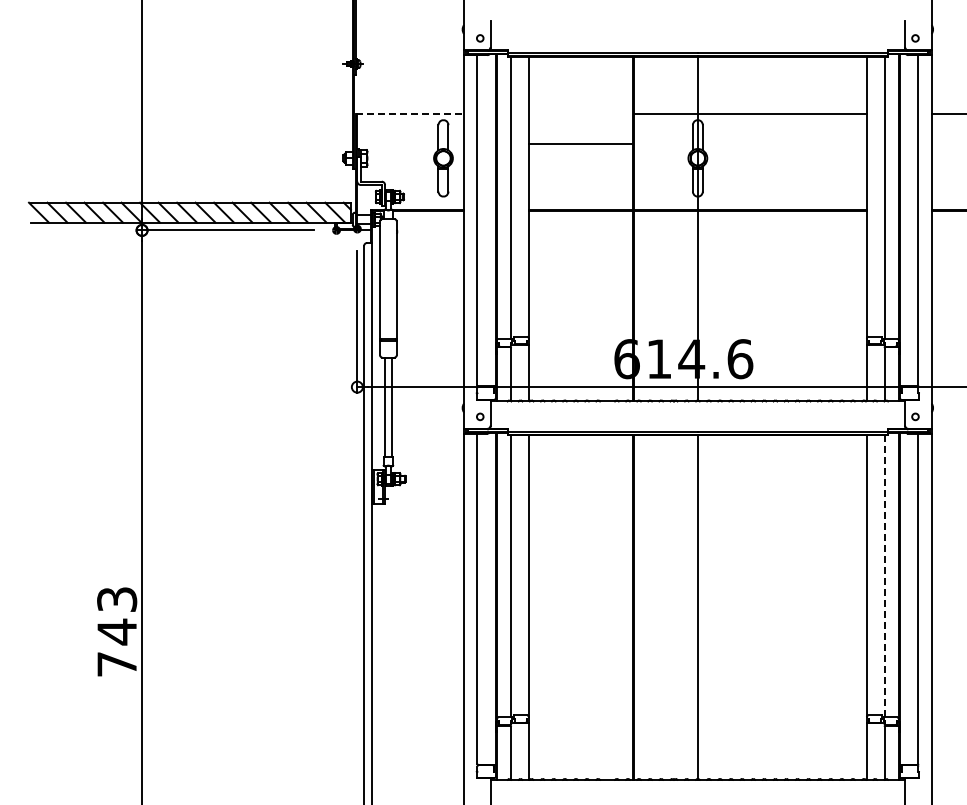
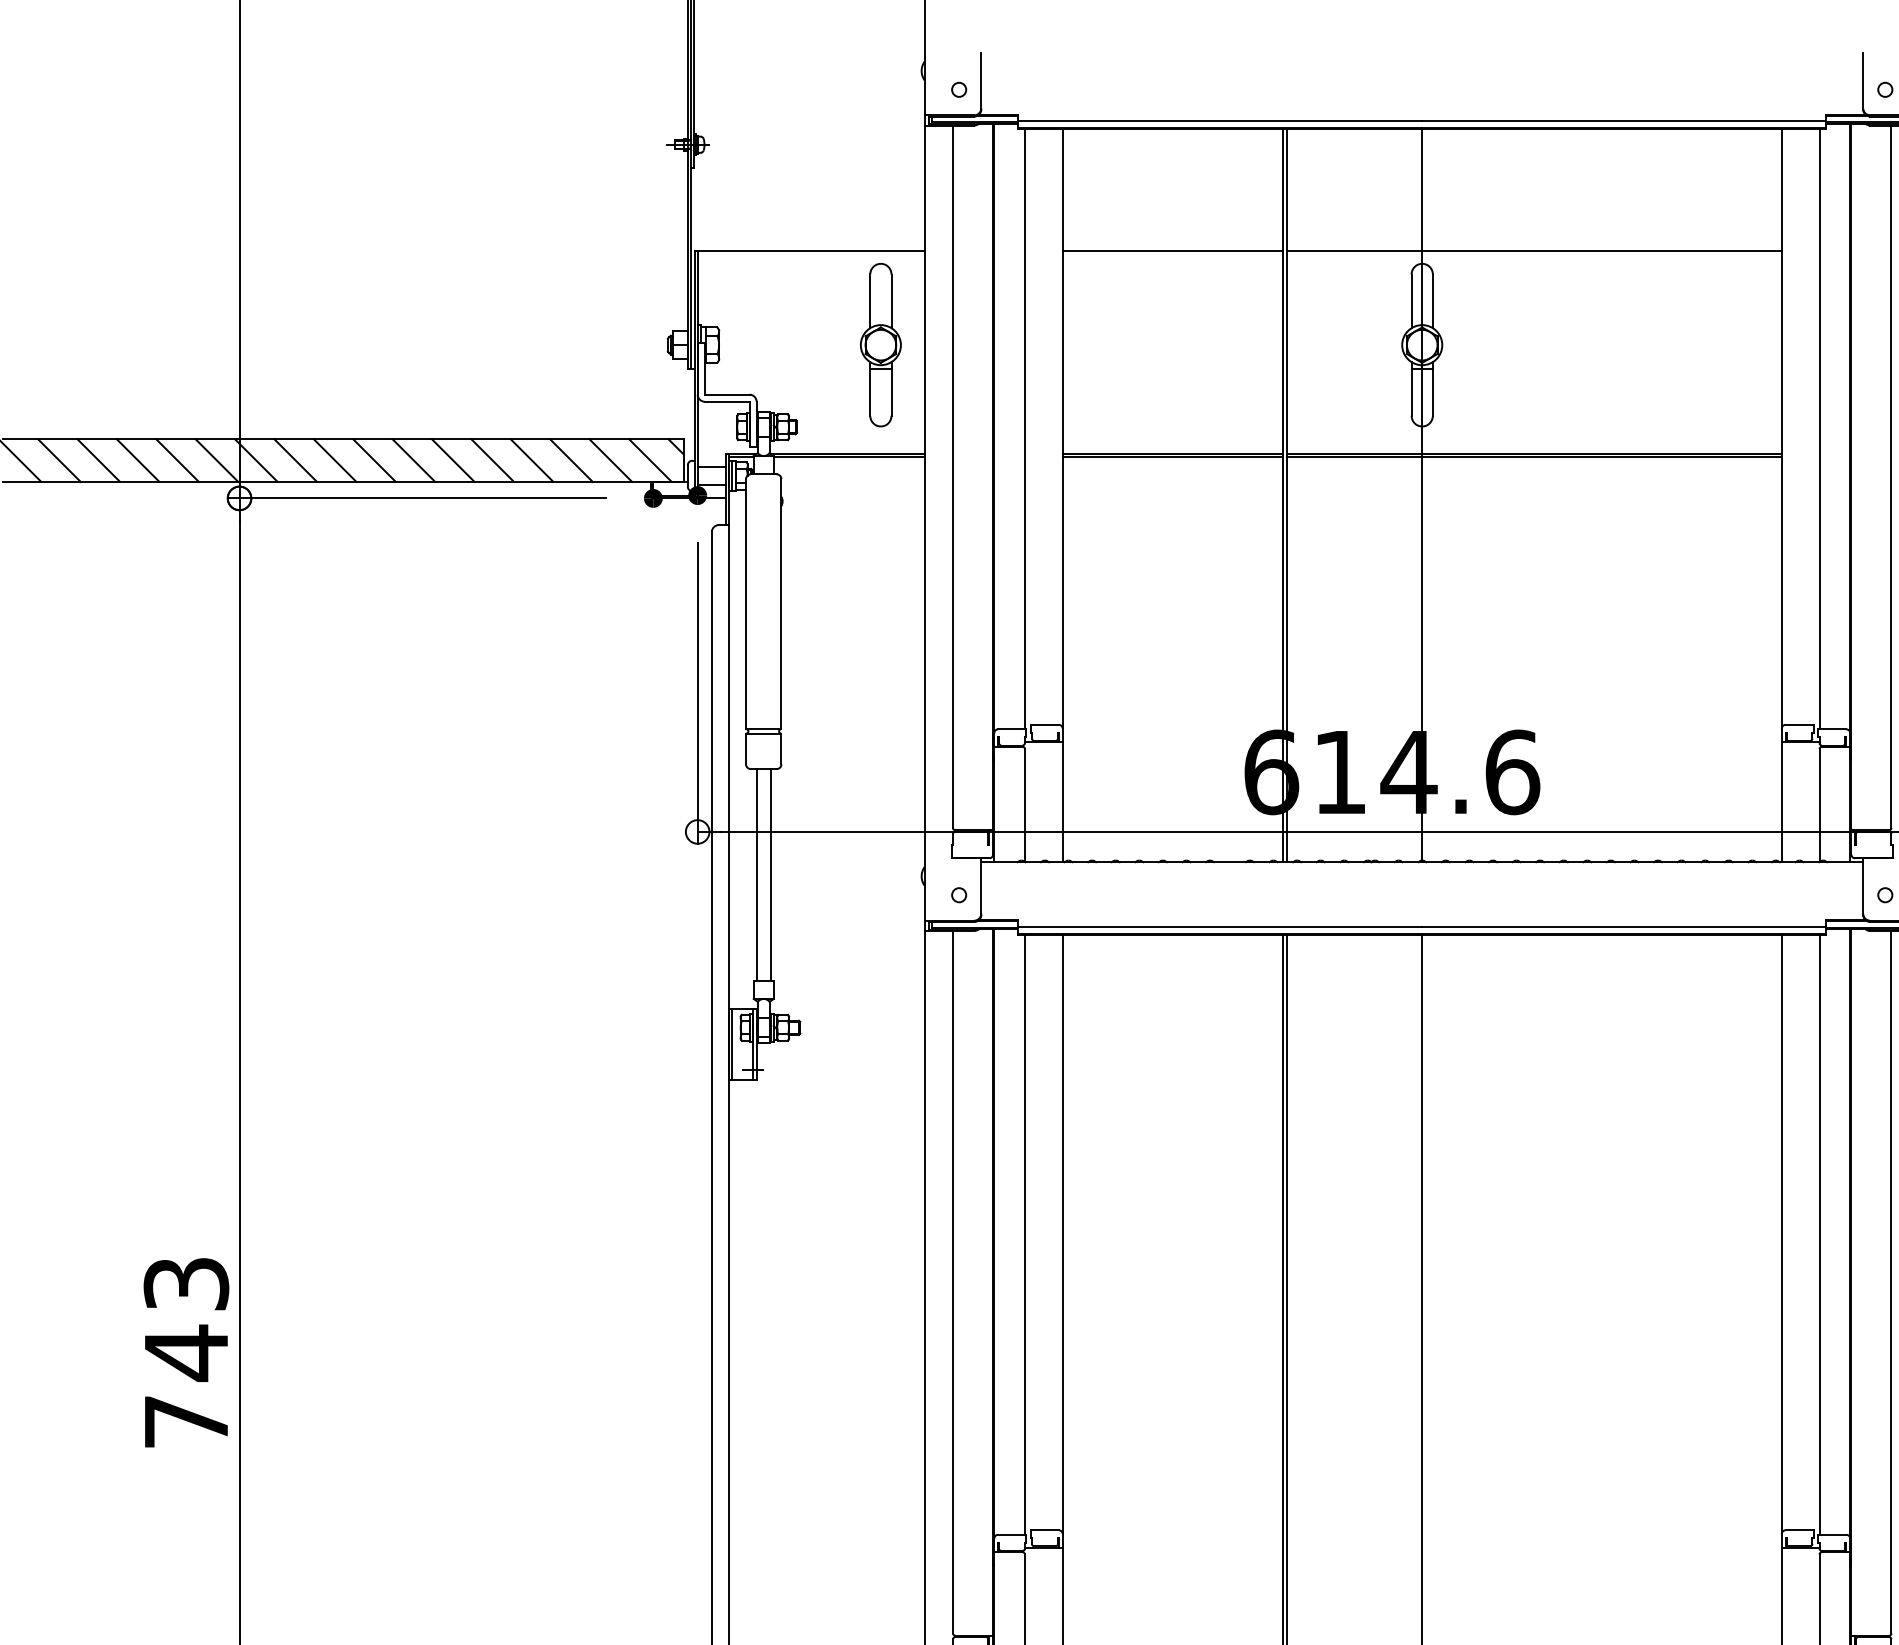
line: (410, 114) -> (810, 251), dashed -> solid
line: (580, 144) -> (1172, 251), moved
line: (884, 576) -> (1819, 1234), dashed -> solid

